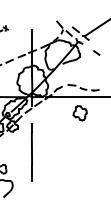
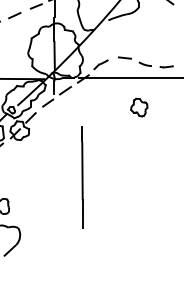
part: (79, 113) -> (138, 107), size x0.7
line: (31, 152) -> (81, 176), moved

